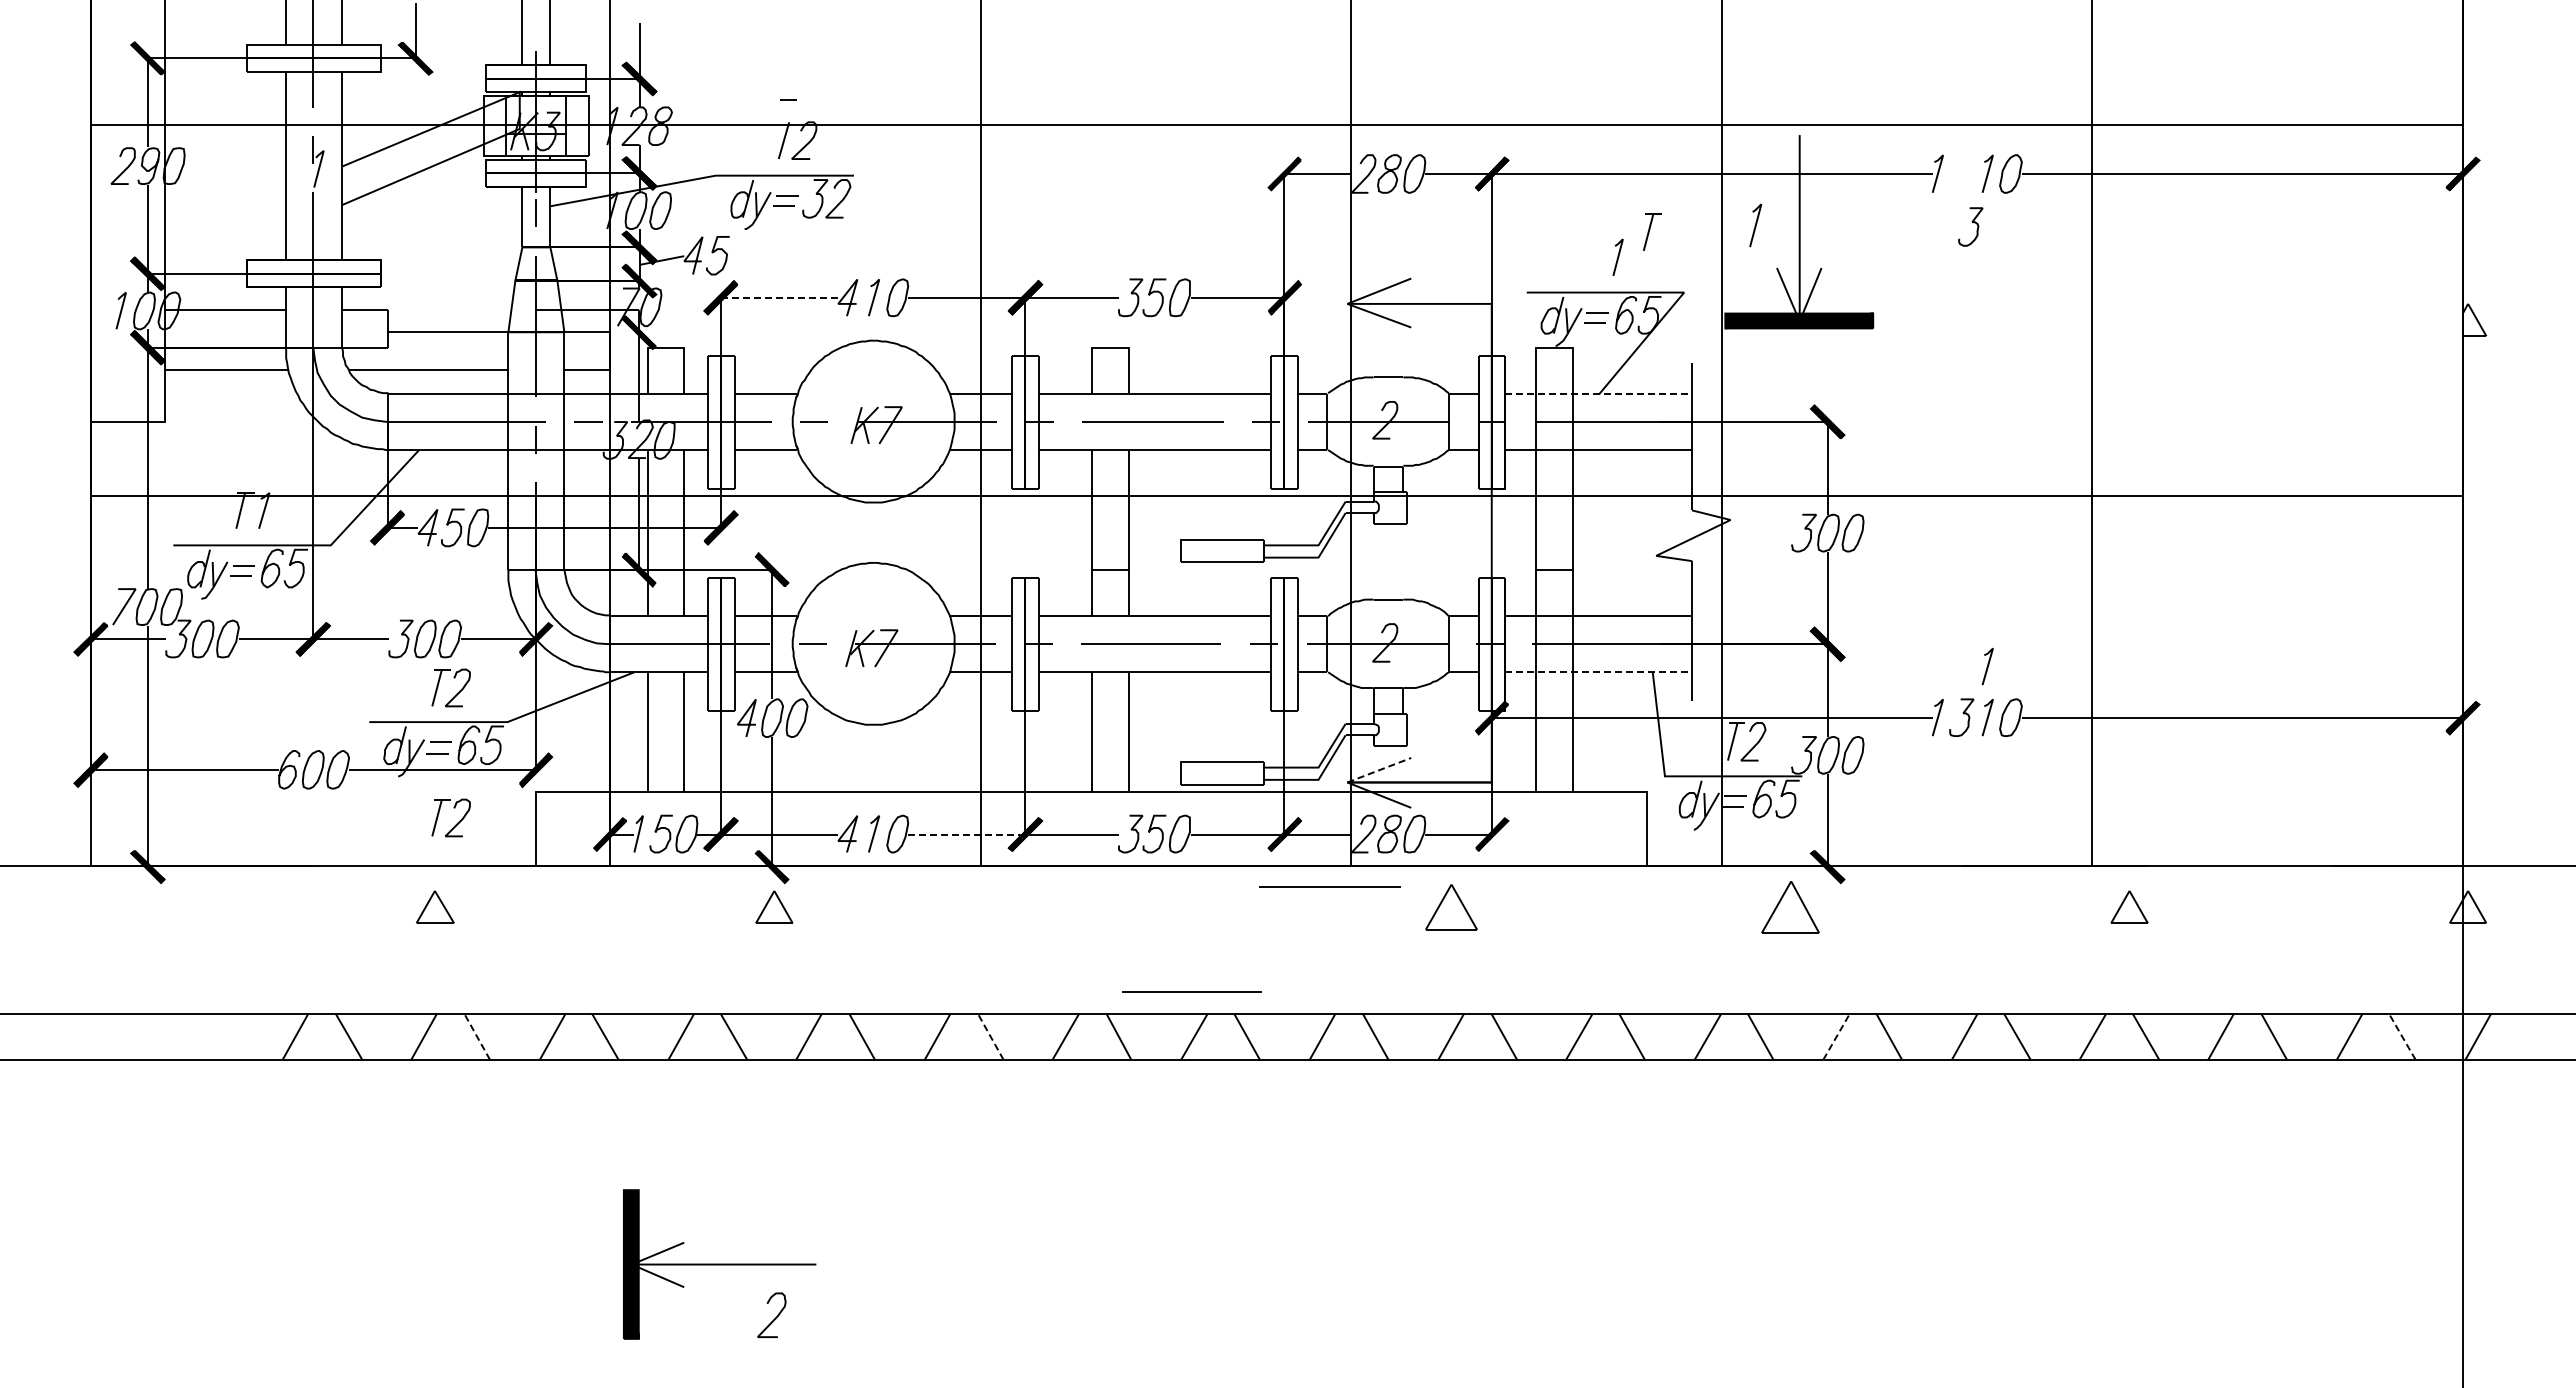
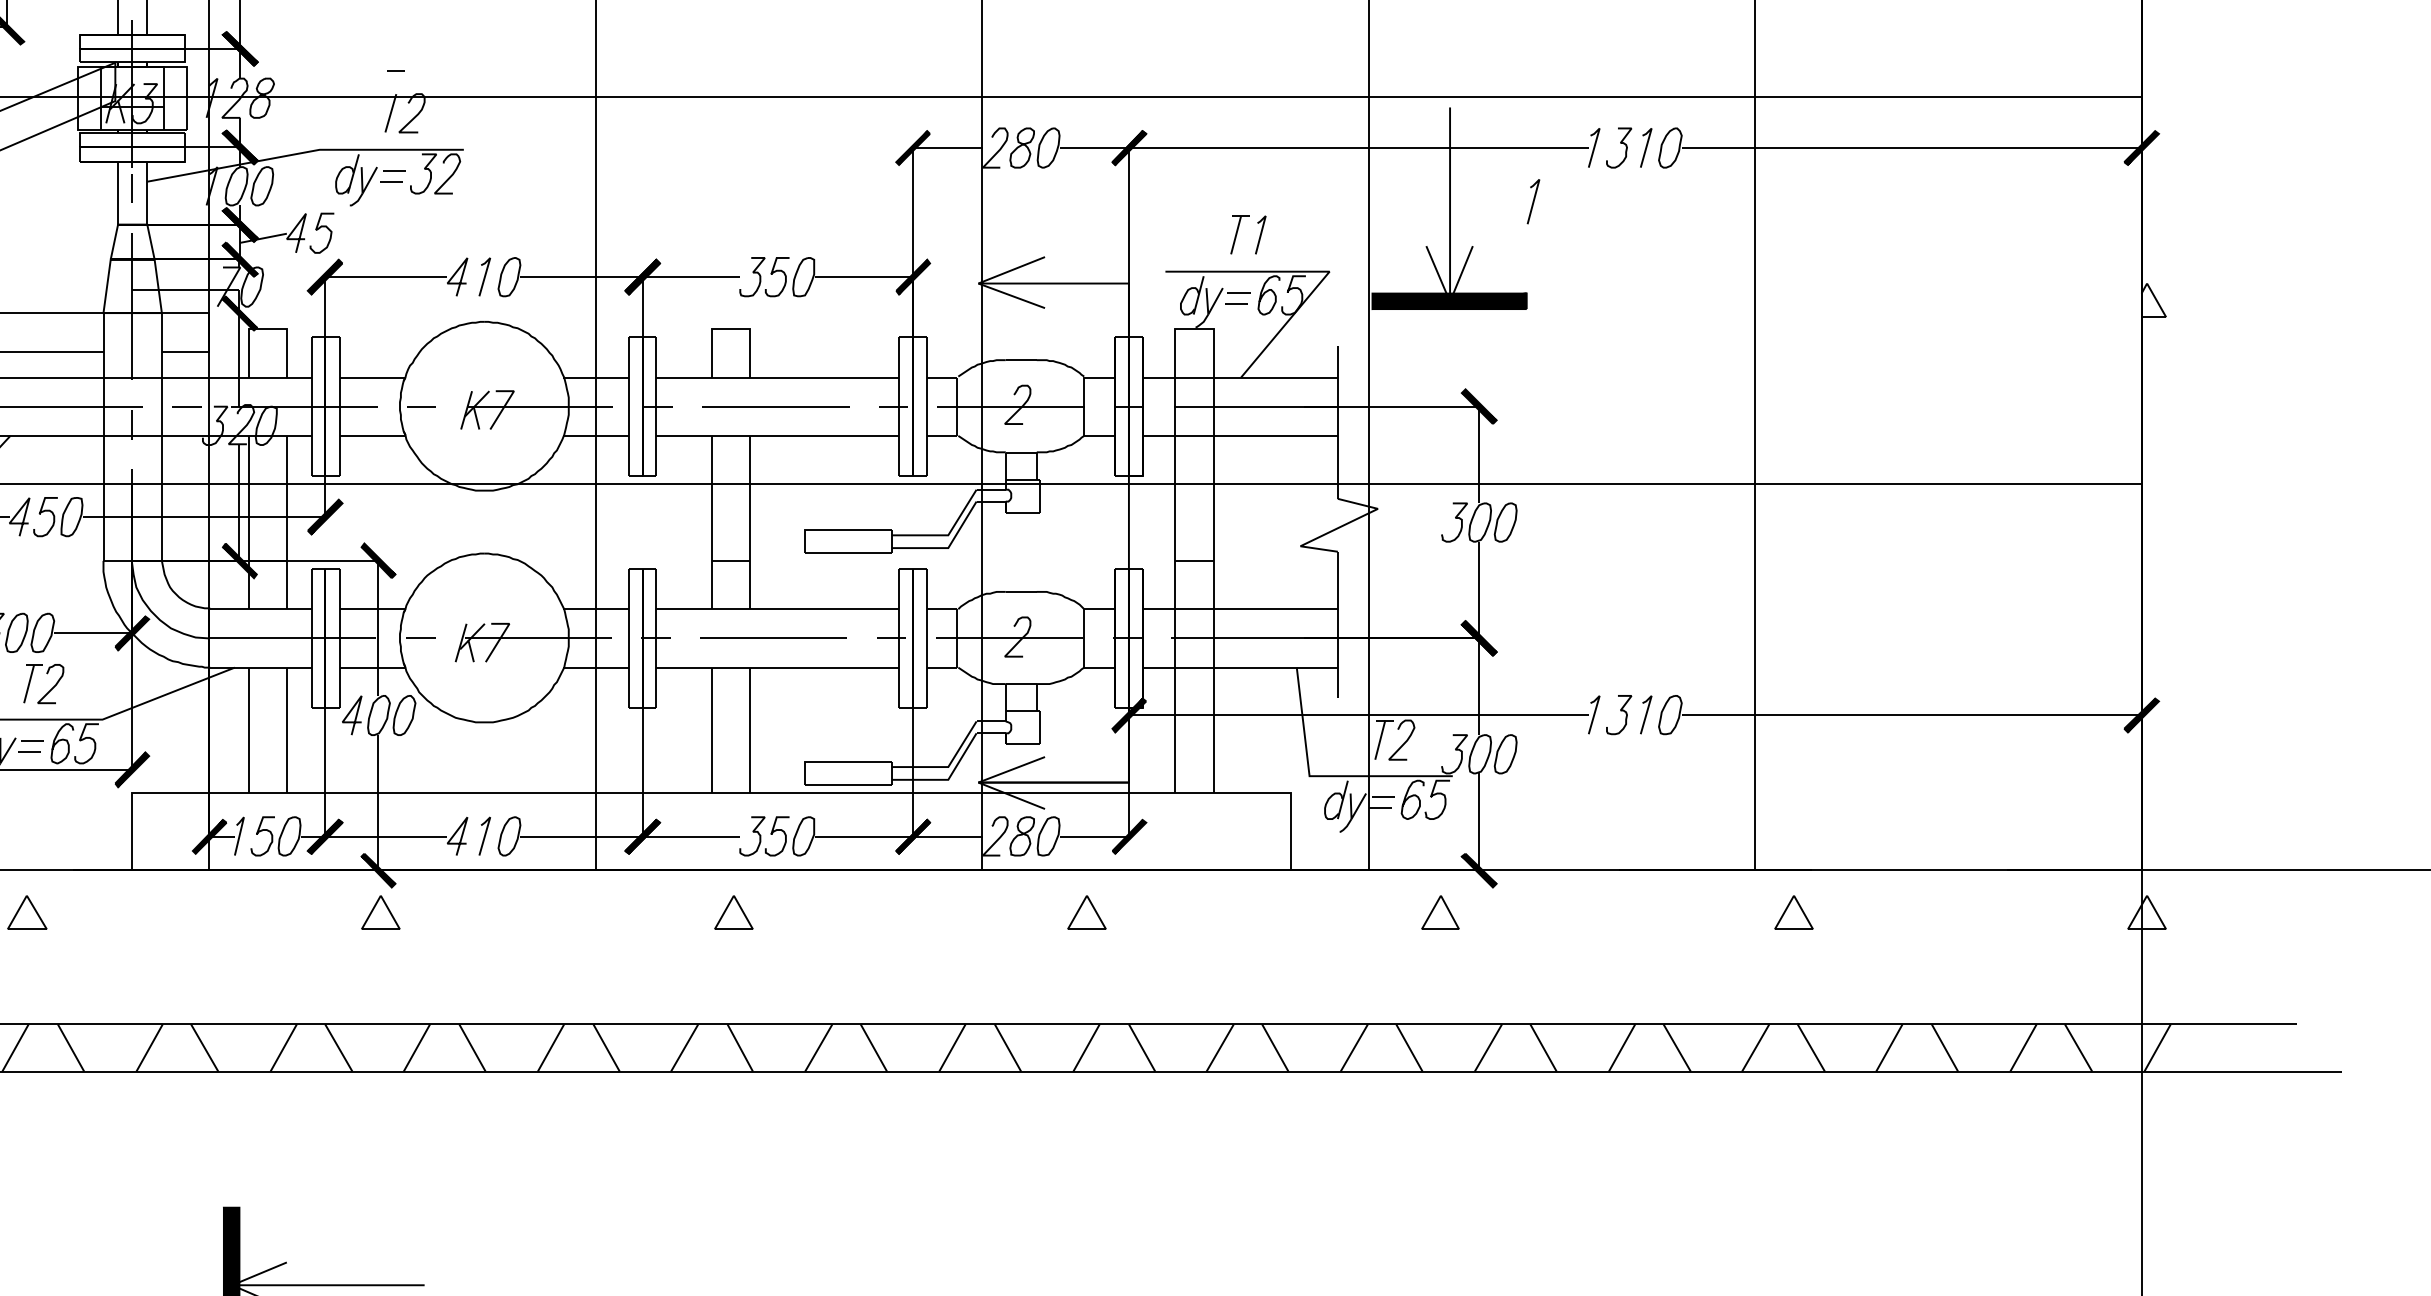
curve: (1973, 223) -> (1621, 144), moved
line: (1755, 225) -> (1533, 201), moved
part: (1652, 231) -> (1240, 234), moved
line: (779, 297) -> (386, 276), dashed -> solid
line: (1598, 394) -> (1240, 377), dashed -> solid
line: (1987, 666) -> (1645, 661), removed
line: (1598, 672) -> (1240, 667), dashed -> solid
line: (1379, 770) -> (1011, 770), dashed -> solid
part: (456, 823) -> (49, 825), removed
line: (966, 834) -> (581, 836), dashed -> solid
line: (1329, 886) -> (959, 891), removed
part: (1112, 906) -> (733, 911), added
part: (1451, 906) -> (1086, 911), size x0.71
part: (1790, 906) -> (1440, 911), size x0.62
line: (1191, 991) -> (815, 1000), removed
line: (477, 1036) -> (71, 1047), dashed -> solid
line: (990, 1036) -> (606, 1047), dashed -> solid
line: (1836, 1036) -> (1488, 1047), dashed -> solid
line: (2402, 1036) -> (2078, 1047), dashed -> solid

